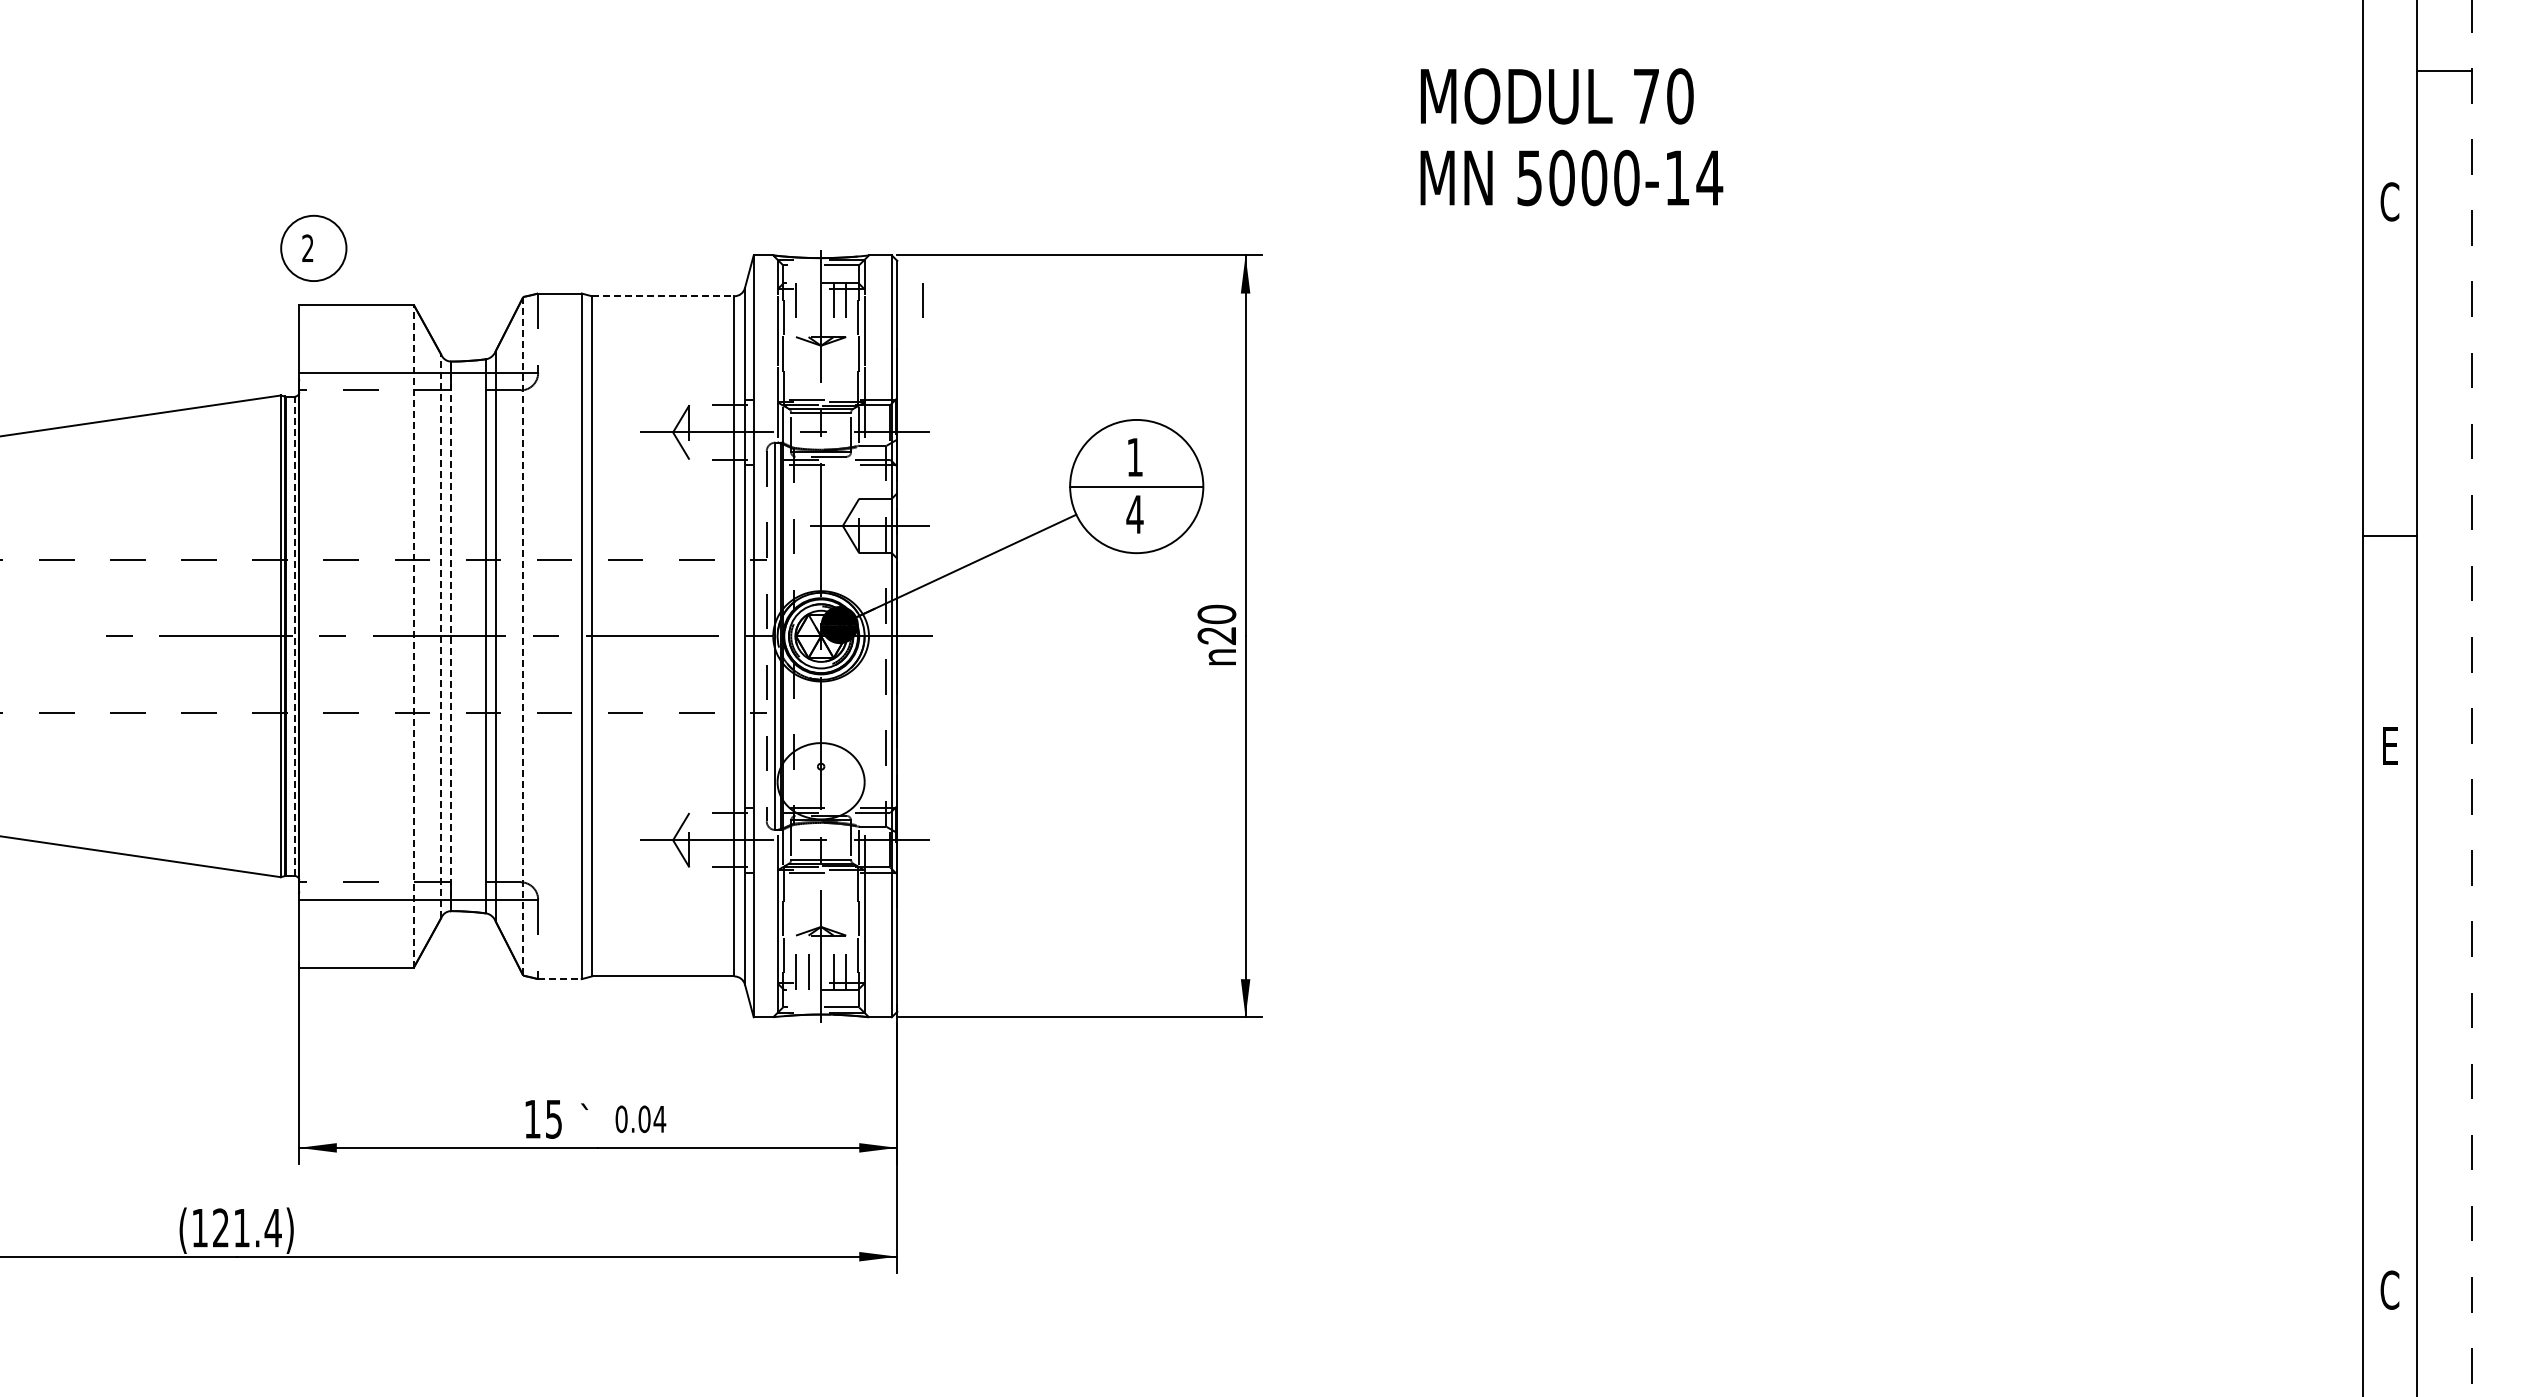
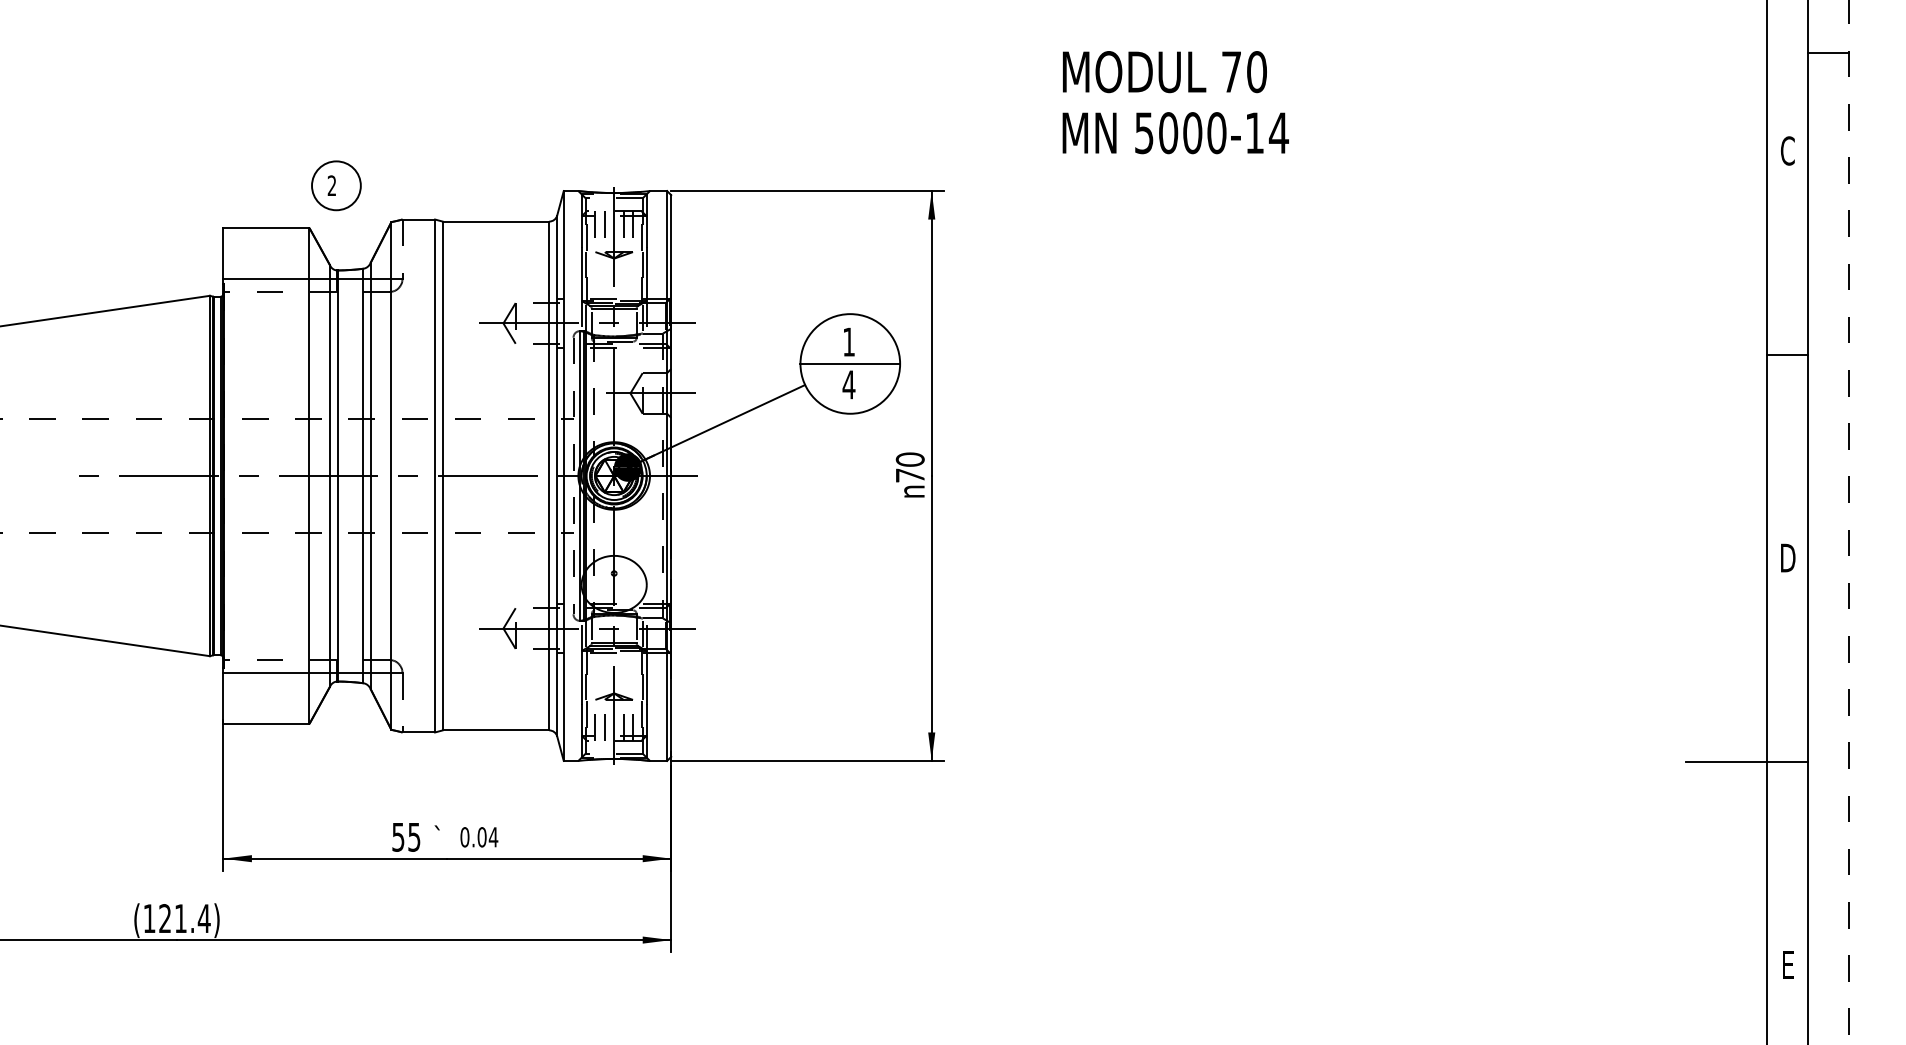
part: (313, 247) -> (336, 185), moved
line: (663, 296) -> (496, 221), dashed -> solid
line: (922, 300) -> (604, 224), moved
line: (2389, 536) -> (1787, 354), moved
line: (413, 635) -> (309, 475), dashed -> solid
text: (1216, 635) -> (909, 475), 20 -> 70
line: (294, 636) -> (220, 476), dashed -> solid
line: (441, 636) -> (330, 476), dashed -> solid
line: (451, 636) -> (337, 476), dashed -> solid
line: (523, 636) -> (391, 476), dashed -> solid
text: (2390, 746) -> (1788, 558), E -> D
line: (559, 979) -> (418, 732), dashed -> solid
line: (2335, 1018) -> (1747, 761), added
text: (532, 1119) -> (398, 837), 15 -> 55
text: (2389, 1289) -> (1787, 964), C -> E

